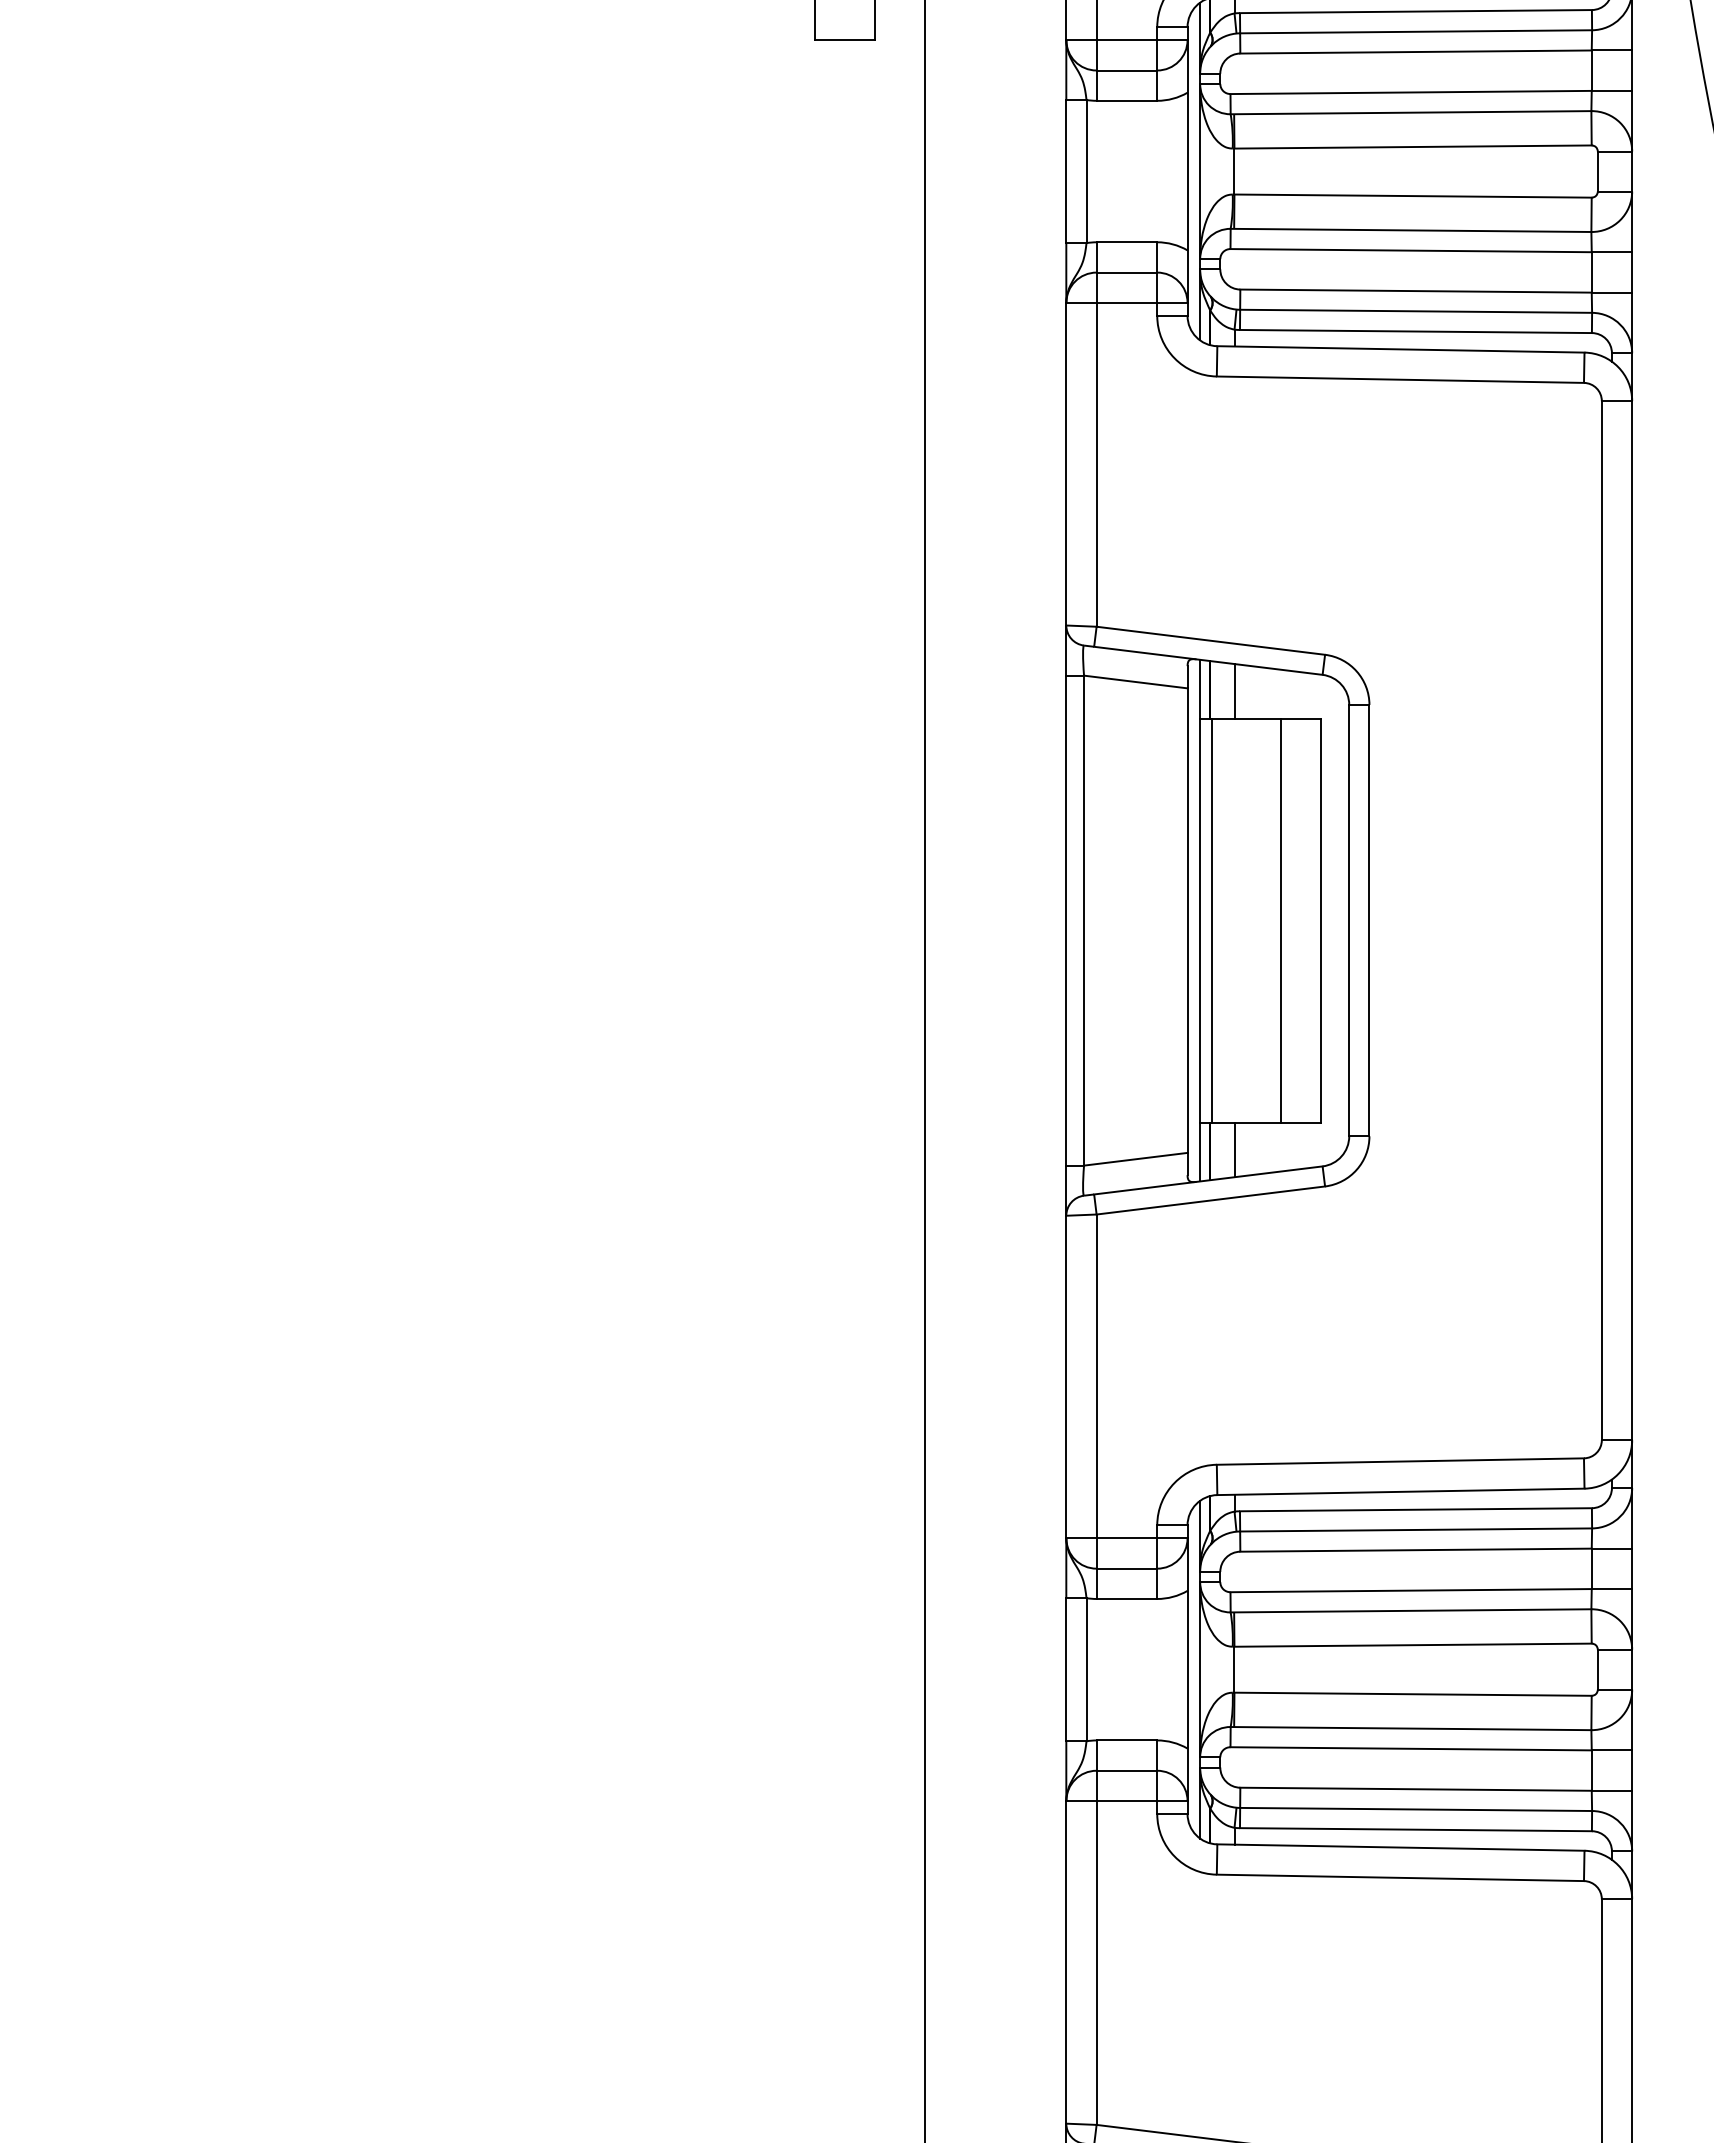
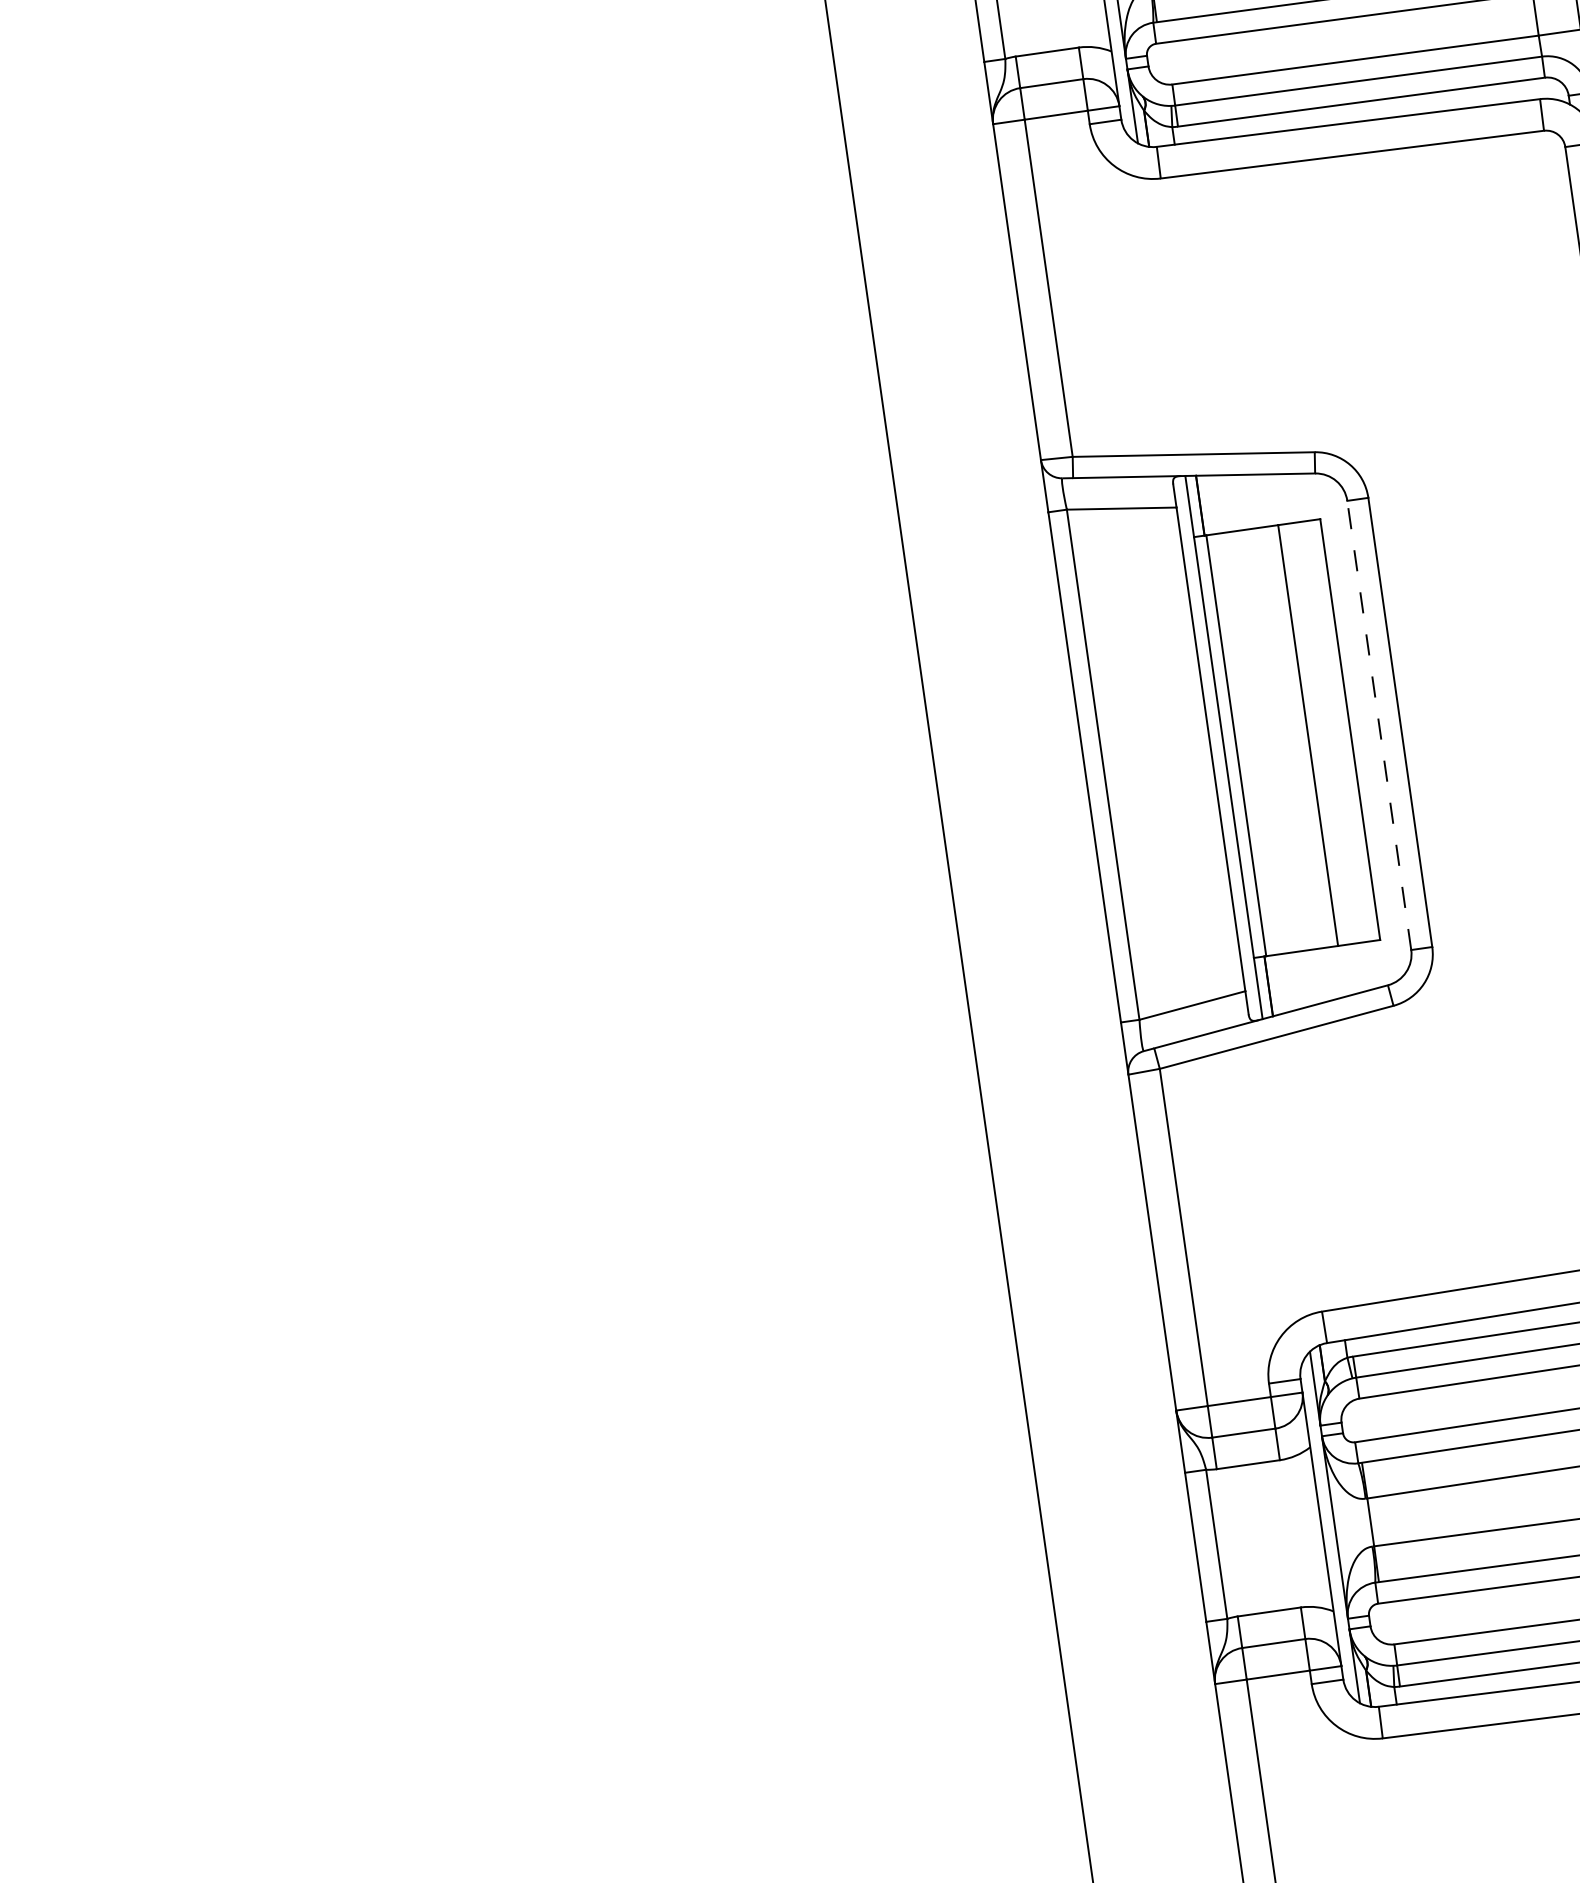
line: (1234, 691) -> (1225, 503), removed
line: (1349, 920) -> (1379, 725), solid -> dashed
line: (1234, 1149) -> (1293, 980), removed

